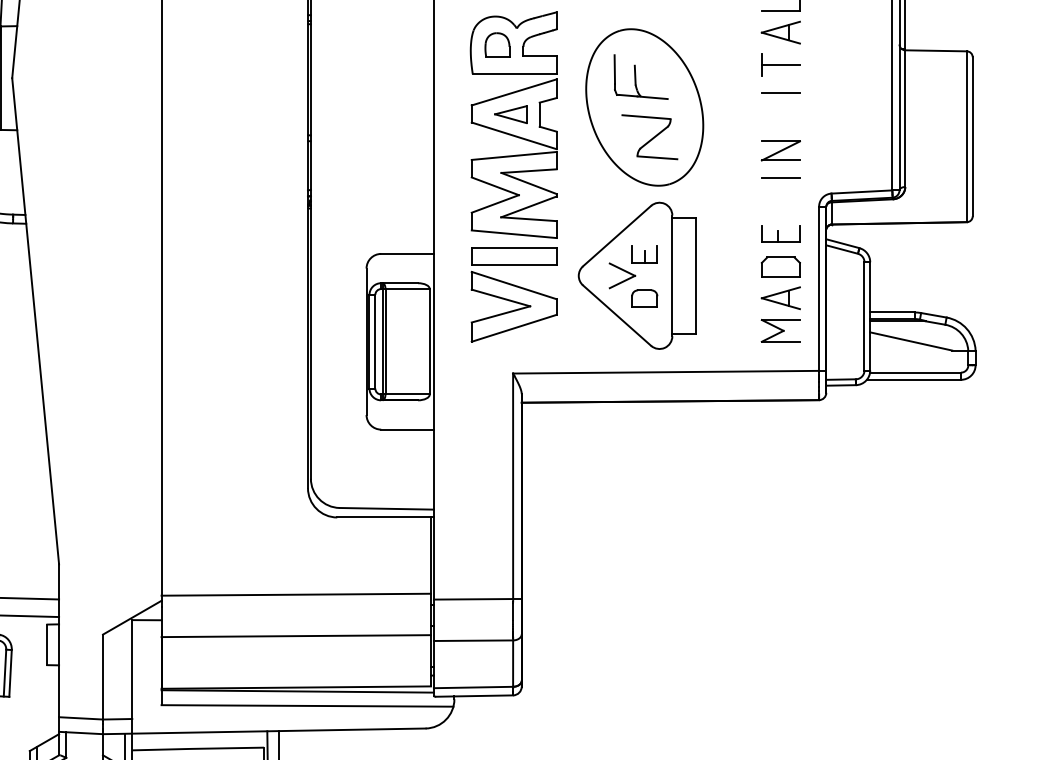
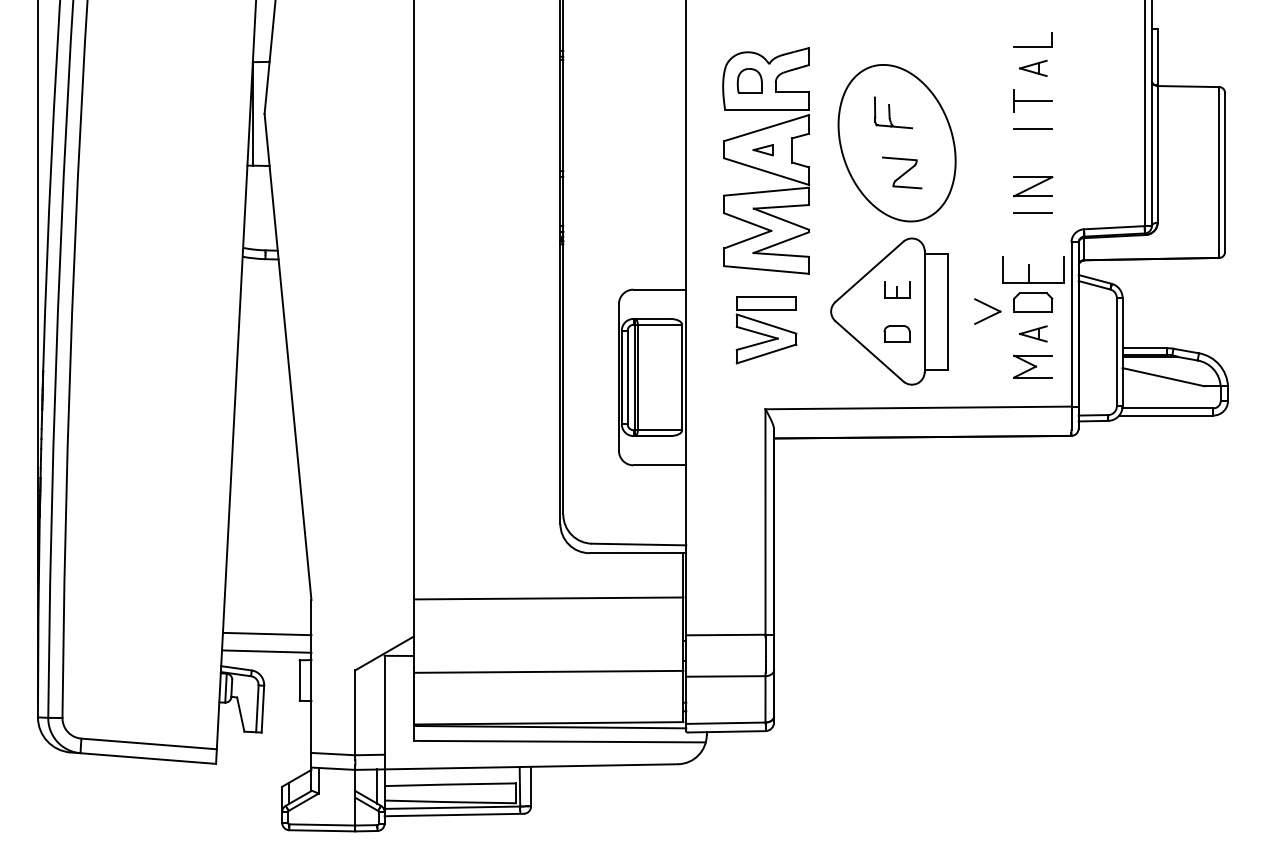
part: (781, 32) -> (1033, 68), size x0.7
part: (641, 76) -> (893, 112), size x0.7
part: (510, 113) -> (762, 149), size x0.6
part: (649, 136) -> (901, 172), size x0.7
part: (780, 233) -> (1032, 269), size x1.6
part: (622, 275) -> (987, 311), moved
part: (514, 294) -> (766, 330), size x0.7
part: (781, 297) -> (1033, 333), size x0.7
line: (296, 594) -> (548, 598), moved

